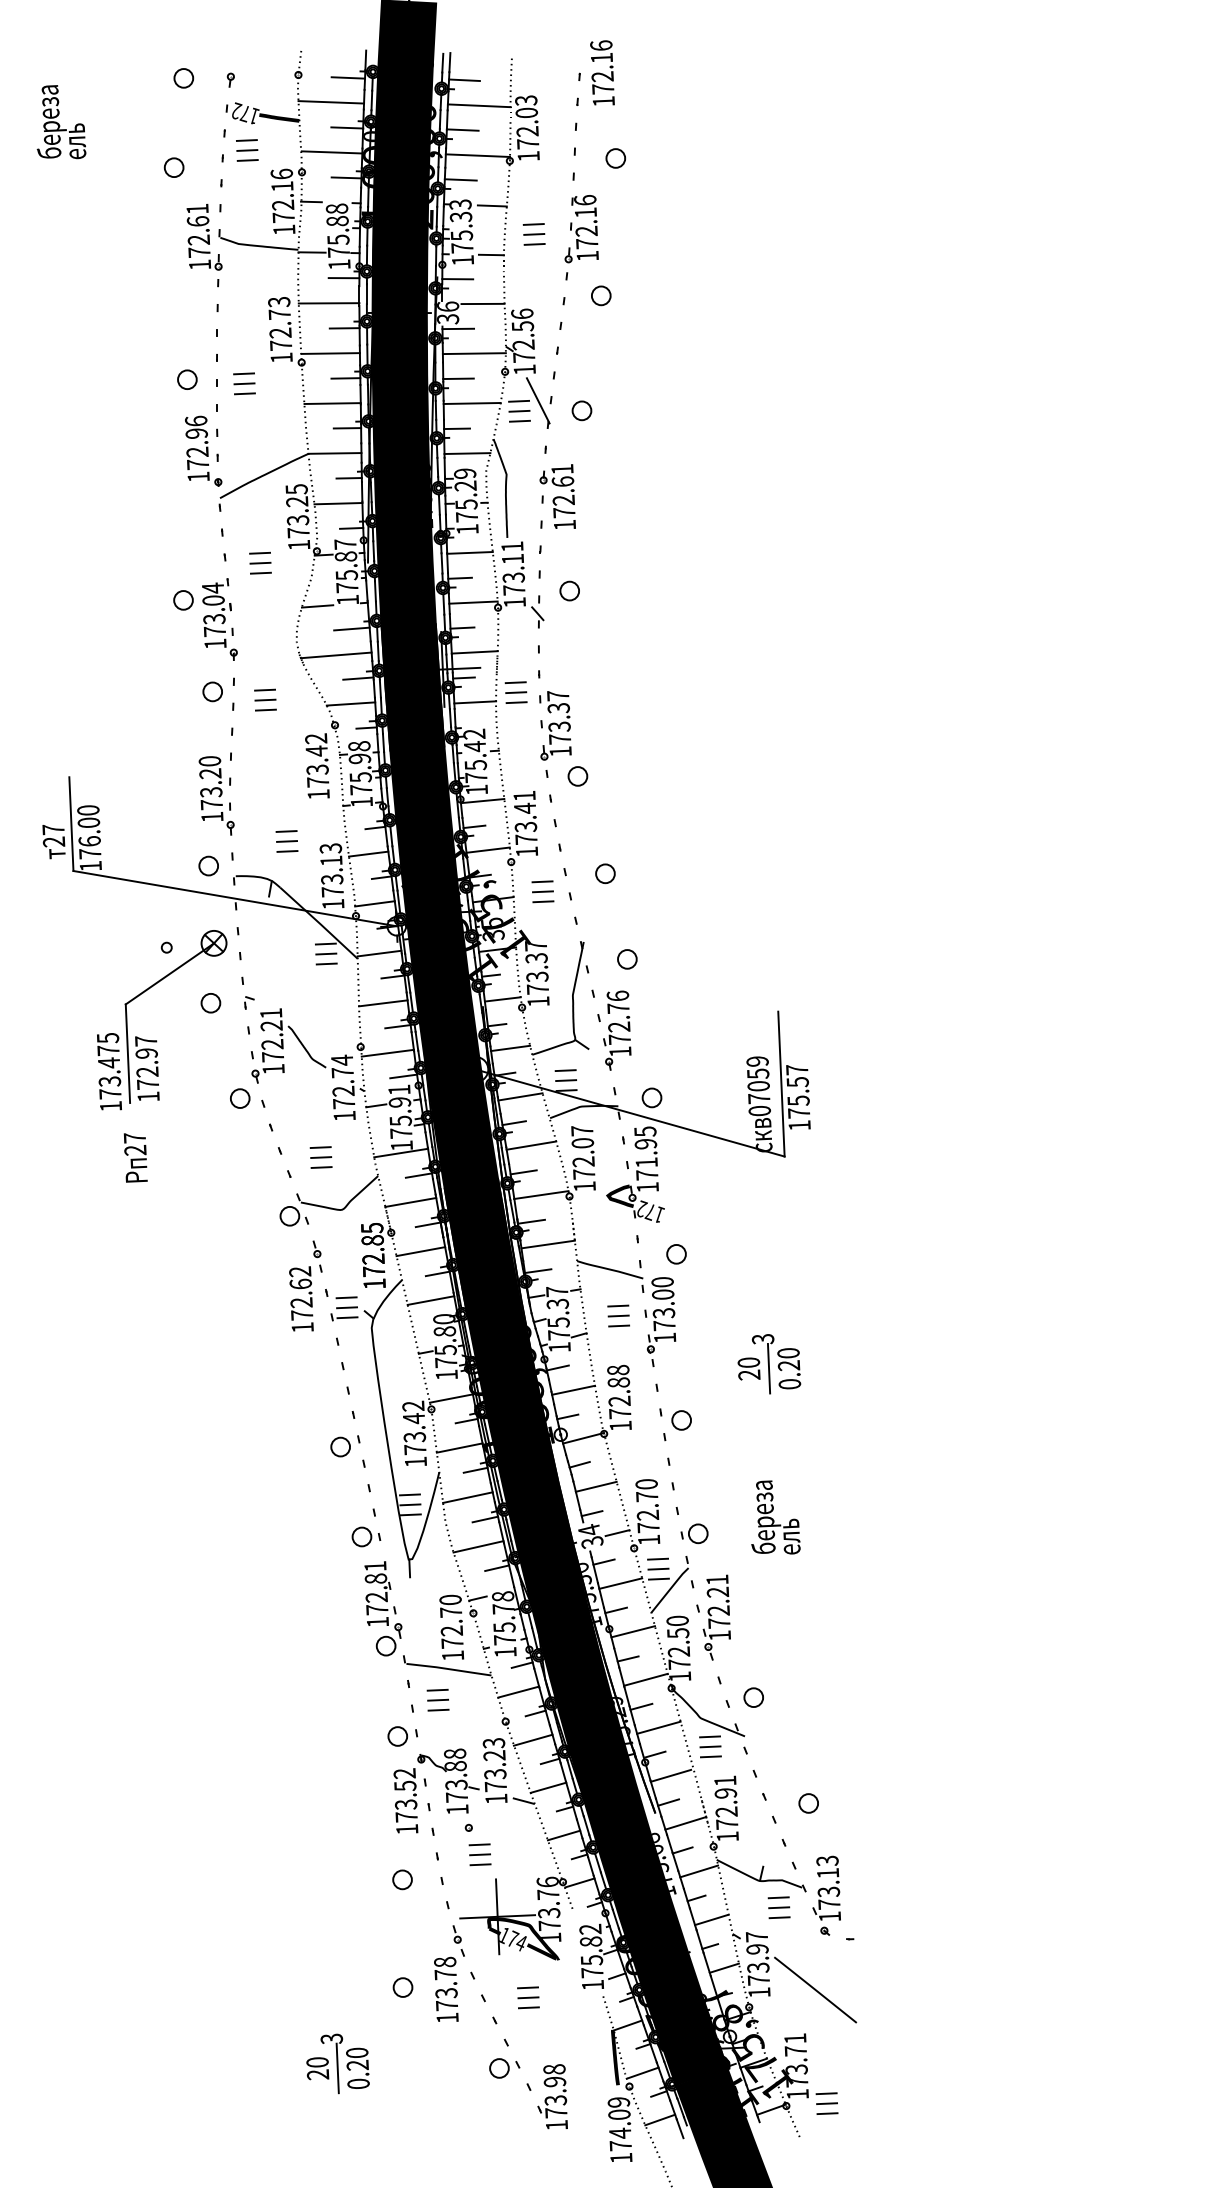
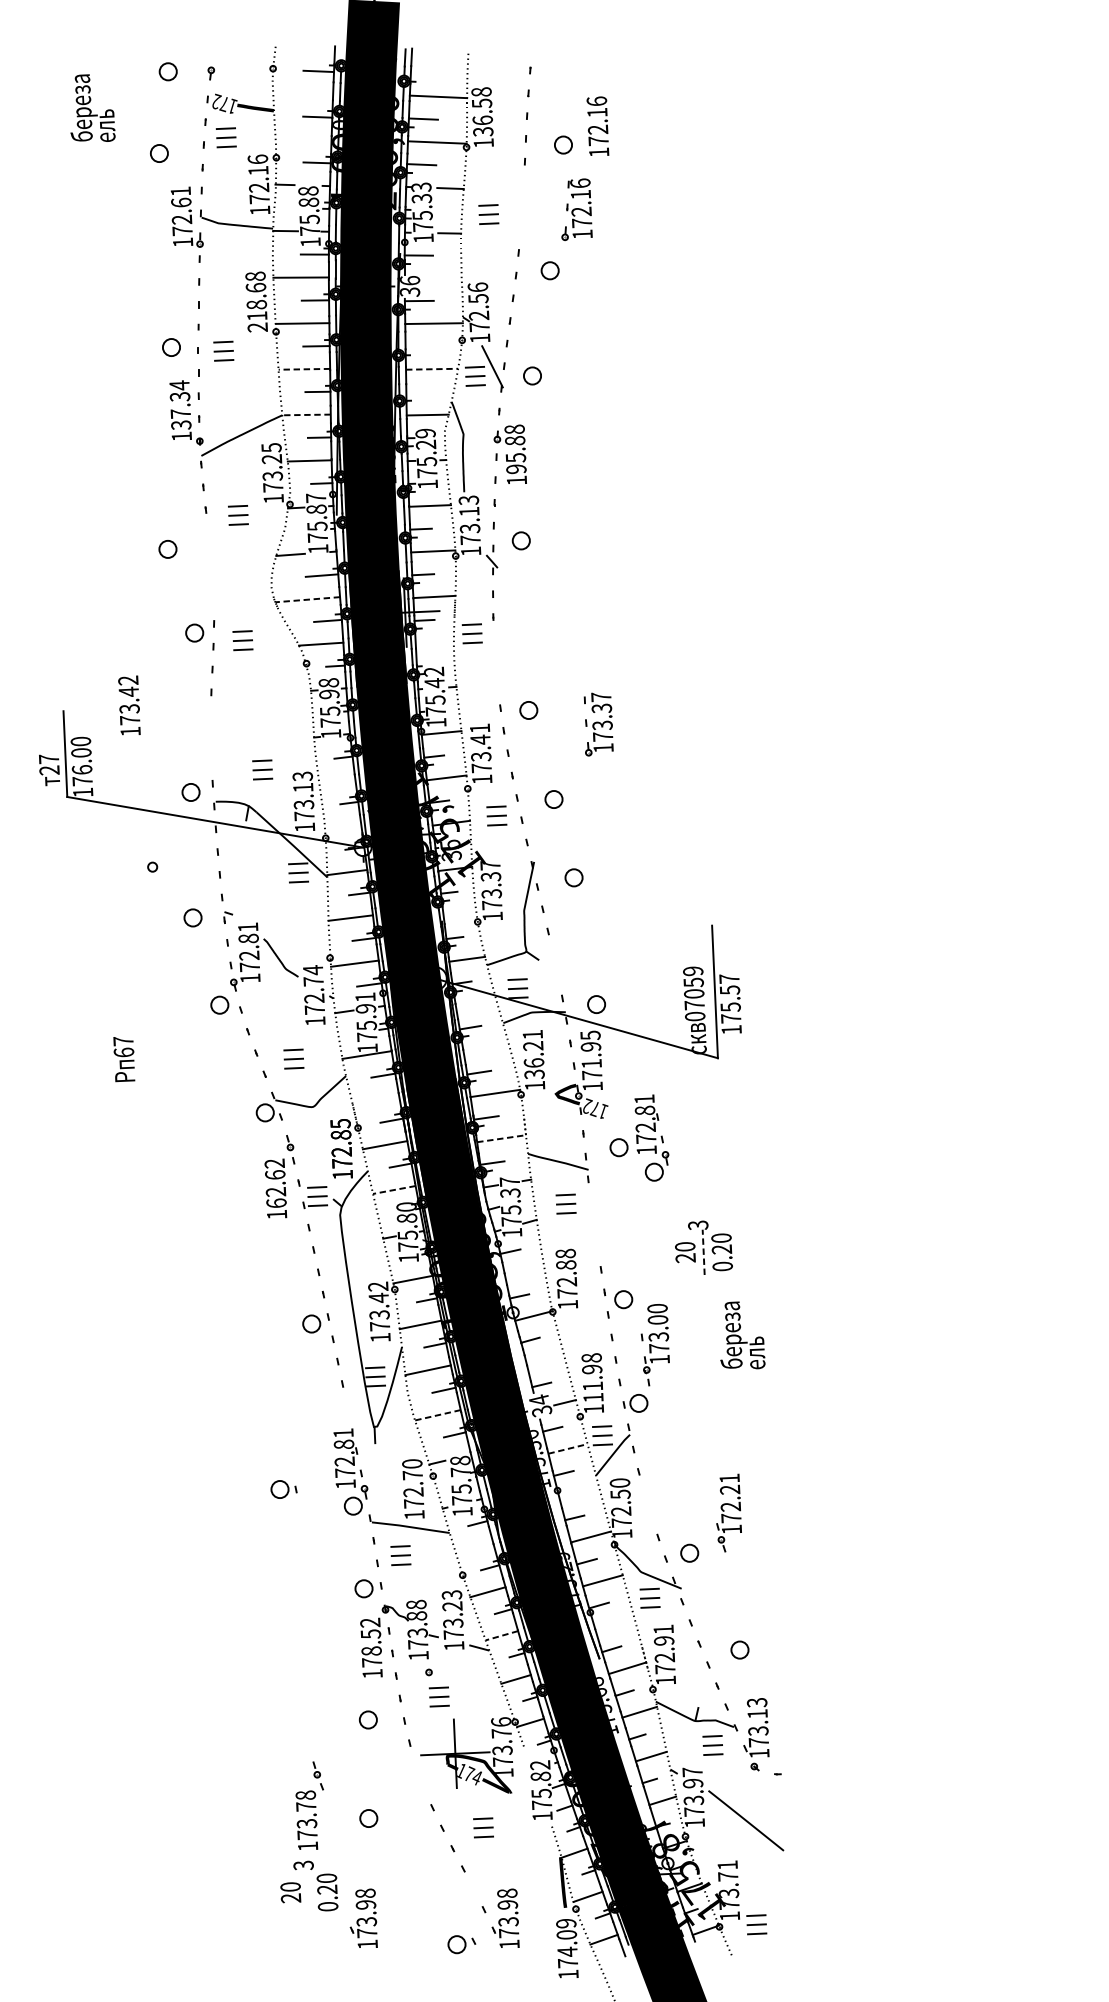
text: (602, 72) -> (597, 125), moved
line: (464, 80) -> (425, 73), removed
line: (331, 102) -> (303, 93), removed
text: (61, 122) -> (92, 108), moved
text: (527, 122) -> (482, 112), 172.03 -> 136.58
line: (331, 152) -> (303, 139), removed
part: (581, 229) -> (576, 210), moved
line: (482, 303) -> (441, 277), removed
text: (280, 329) -> (256, 301), 172.73 -> 218.68
line: (458, 378) -> (419, 346), removed
line: (332, 403) -> (304, 369), solid -> dashed
line: (472, 403) -> (432, 369), solid -> dashed
line: (457, 428) -> (418, 392), removed
text: (197, 442) -> (180, 404), 172.96 -> 137.34
line: (334, 453) -> (306, 415), solid -> dashed
text: (563, 491) -> (515, 449), 172.61 -> 195.88
text: (512, 546) -> (468, 500), 173.11 -> 173.13
part: (219, 619) -> (200, 566), removed
line: (335, 655) -> (307, 599), solid -> dashed
line: (475, 702) -> (435, 642), removed
part: (555, 725) -> (598, 724), moved
text: (317, 765) -> (129, 705), moved
part: (216, 795) -> (198, 727), removed
line: (368, 853) -> (337, 780), removed
line: (374, 903) -> (342, 826), removed
line: (502, 999) -> (459, 914), removed
text: (271, 1025) -> (248, 938), 172.21 -> 172.81
part: (617, 1030) -> (565, 942), removed
part: (156, 1040) -> (143, 952), removed
line: (520, 1096) -> (476, 1003), removed
line: (531, 1145) -> (486, 1048), removed
text: (135, 1149) -> (124, 1051), 27 -> 67
text: (583, 1152) -> (533, 1054), 172.07 -> 136.21
line: (410, 1202) -> (375, 1100), removed
part: (712, 1243) -> (651, 1137), added
line: (548, 1244) -> (501, 1138), solid -> dashed
line: (430, 1300) -> (393, 1189), solid -> dashed
text: (301, 1314) -> (275, 1202), 172.62 -> 162.62
part: (660, 1322) -> (655, 1345), moved
line: (769, 1368) -> (704, 1252), solid -> dashed
line: (573, 1389) -> (524, 1271), removed
line: (595, 1486) -> (544, 1360), removed
text: (647, 1505) -> (592, 1377), 172.70 -> 111.98
text: (775, 1517) -> (742, 1335), moved
part: (366, 1536) -> (284, 1489), moved
line: (478, 1546) -> (437, 1414), solid -> dashed
line: (621, 1583) -> (568, 1448), solid -> dashed
part: (716, 1617) -> (728, 1512), moved
line: (632, 1631) -> (578, 1492), removed
line: (518, 1691) -> (474, 1547), removed
line: (670, 1775) -> (613, 1624), removed
line: (548, 1787) -> (501, 1635), solid -> dashed
text: (406, 1804) -> (371, 1651), 173.52 -> 178.52
part: (449, 1973) -> (309, 1805), moved
line: (337, 2068) -> (308, 1892), removed
part: (504, 2068) -> (461, 1944), moved
part: (397, 2096) -> (363, 1918), added

